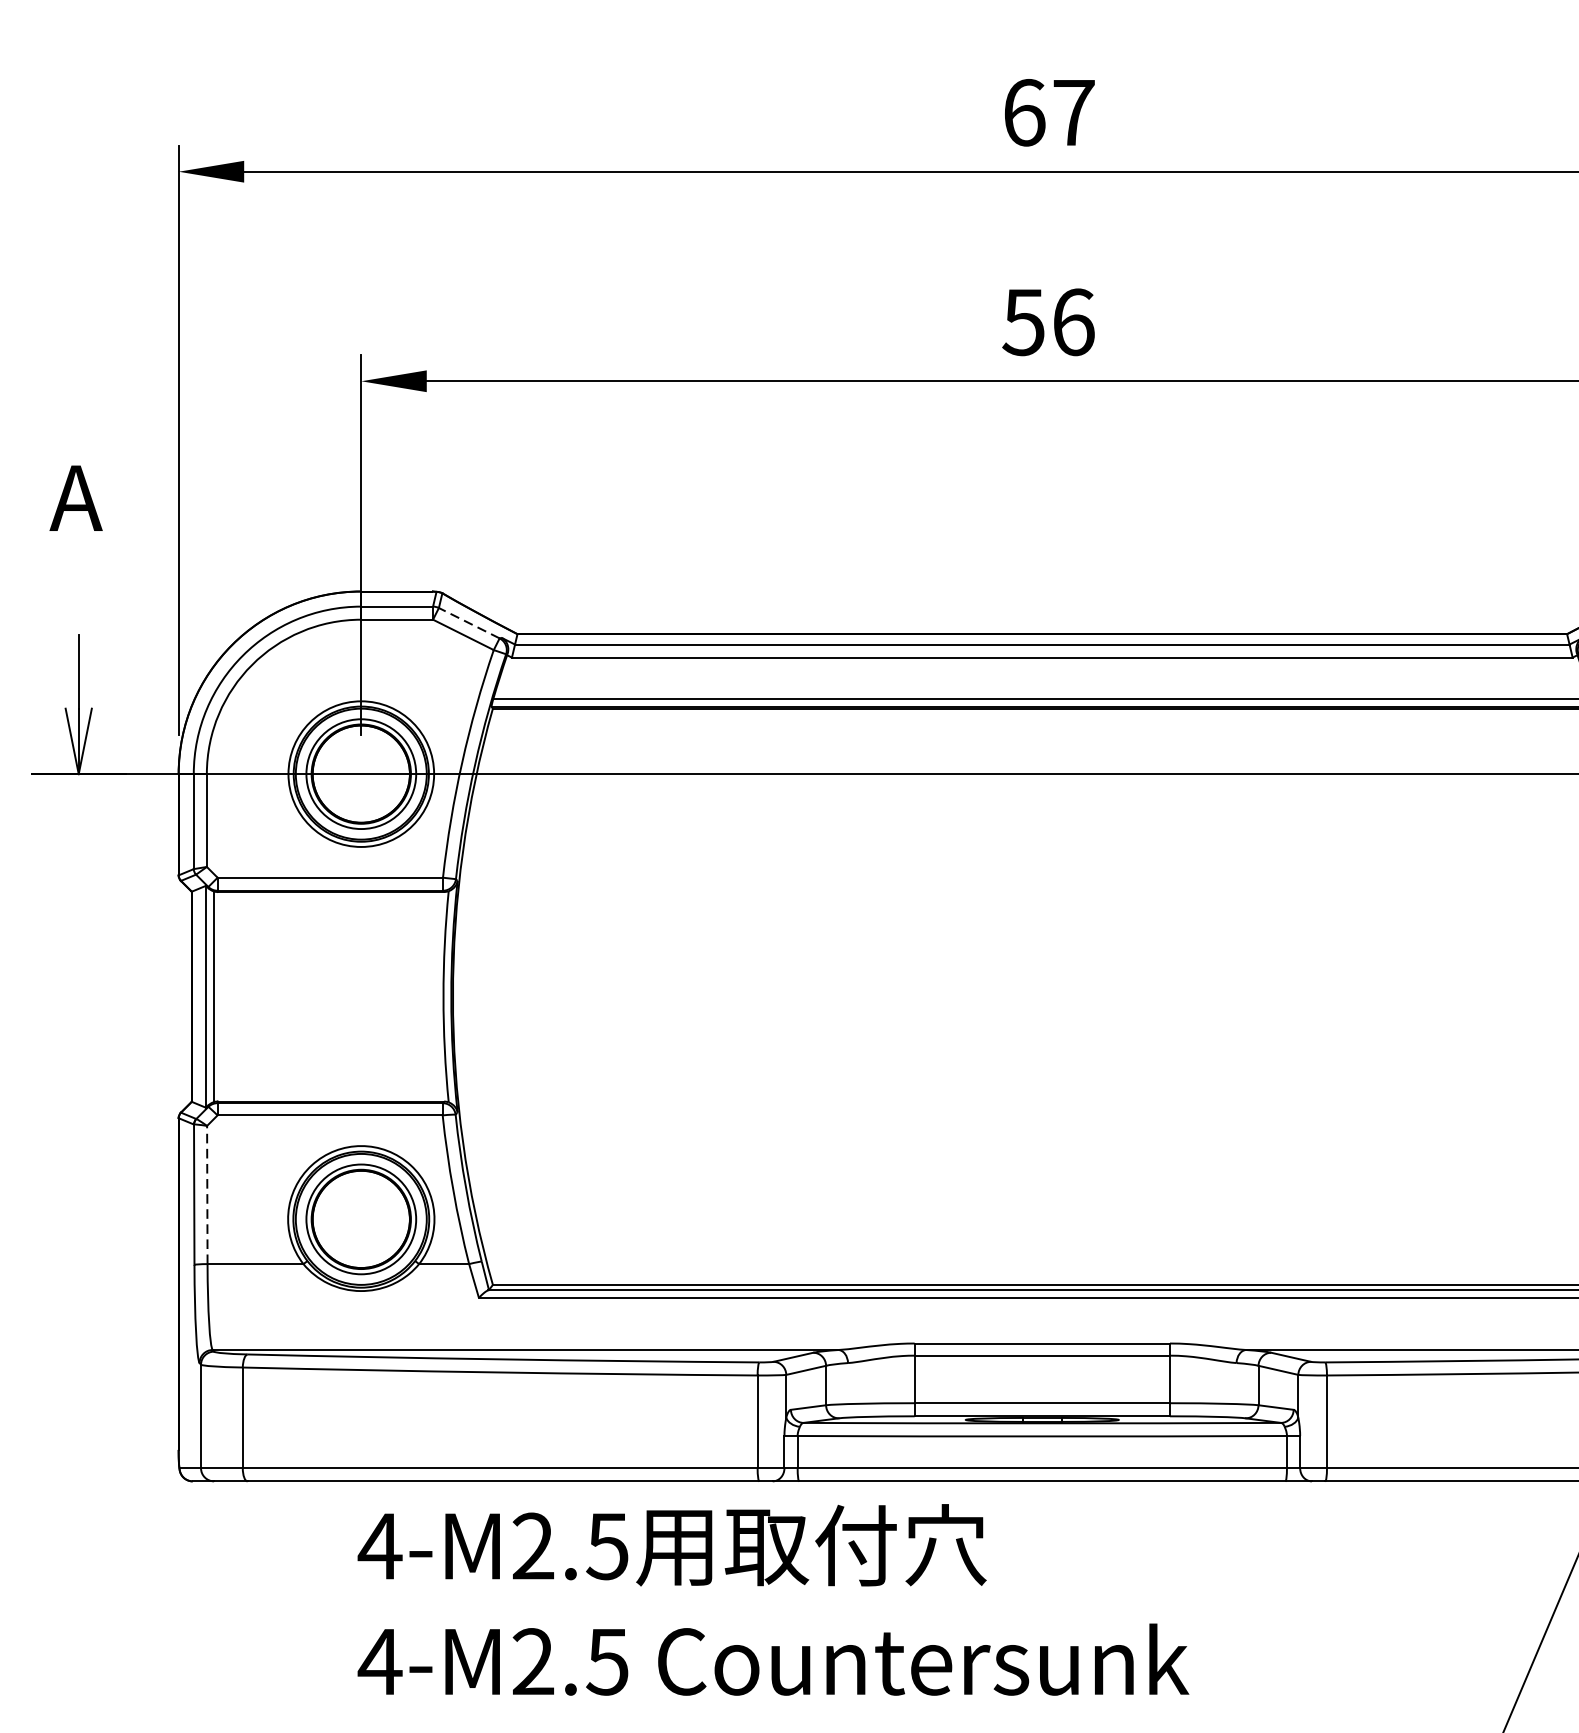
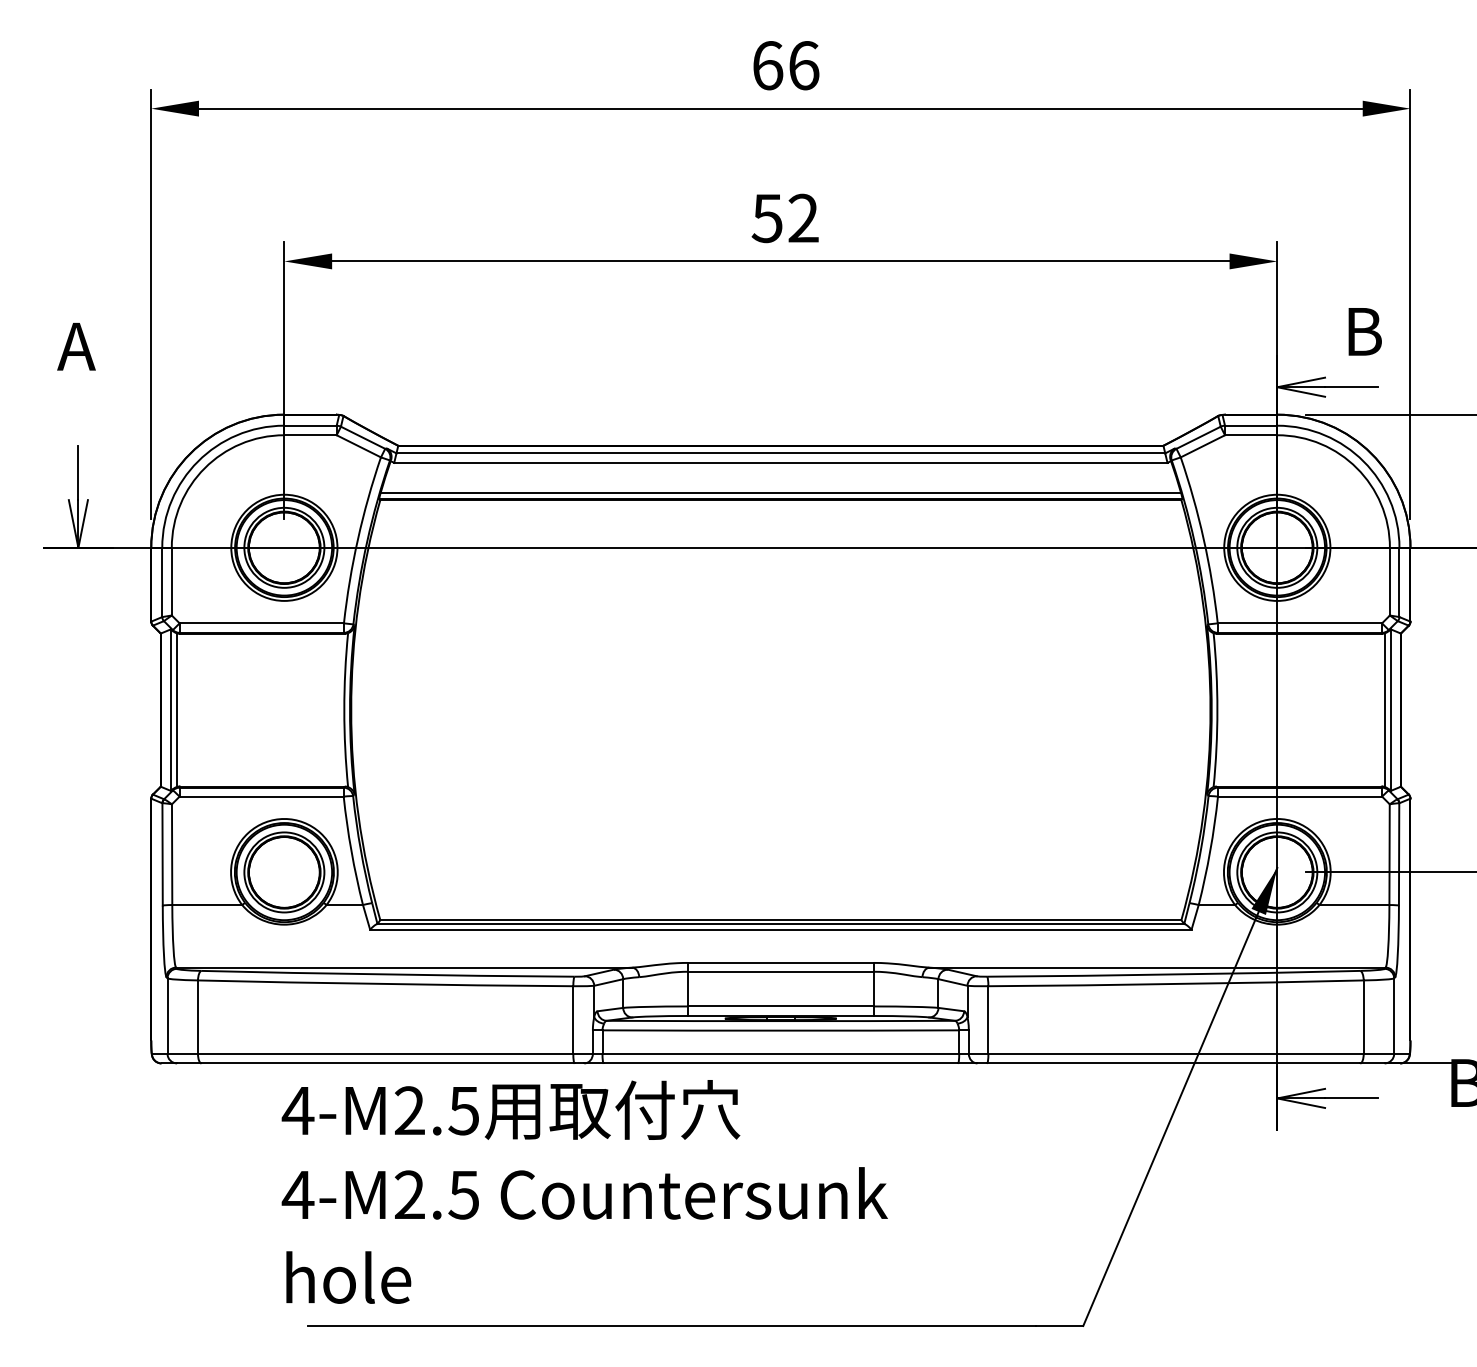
text: (1074, 112) -> (804, 65), 67 -> 66
text: (1073, 322) -> (803, 218), 56 -> 52
line: (469, 622) -> (363, 437), dashed -> solid
line: (207, 1194) -> (172, 854), dashed -> solid

